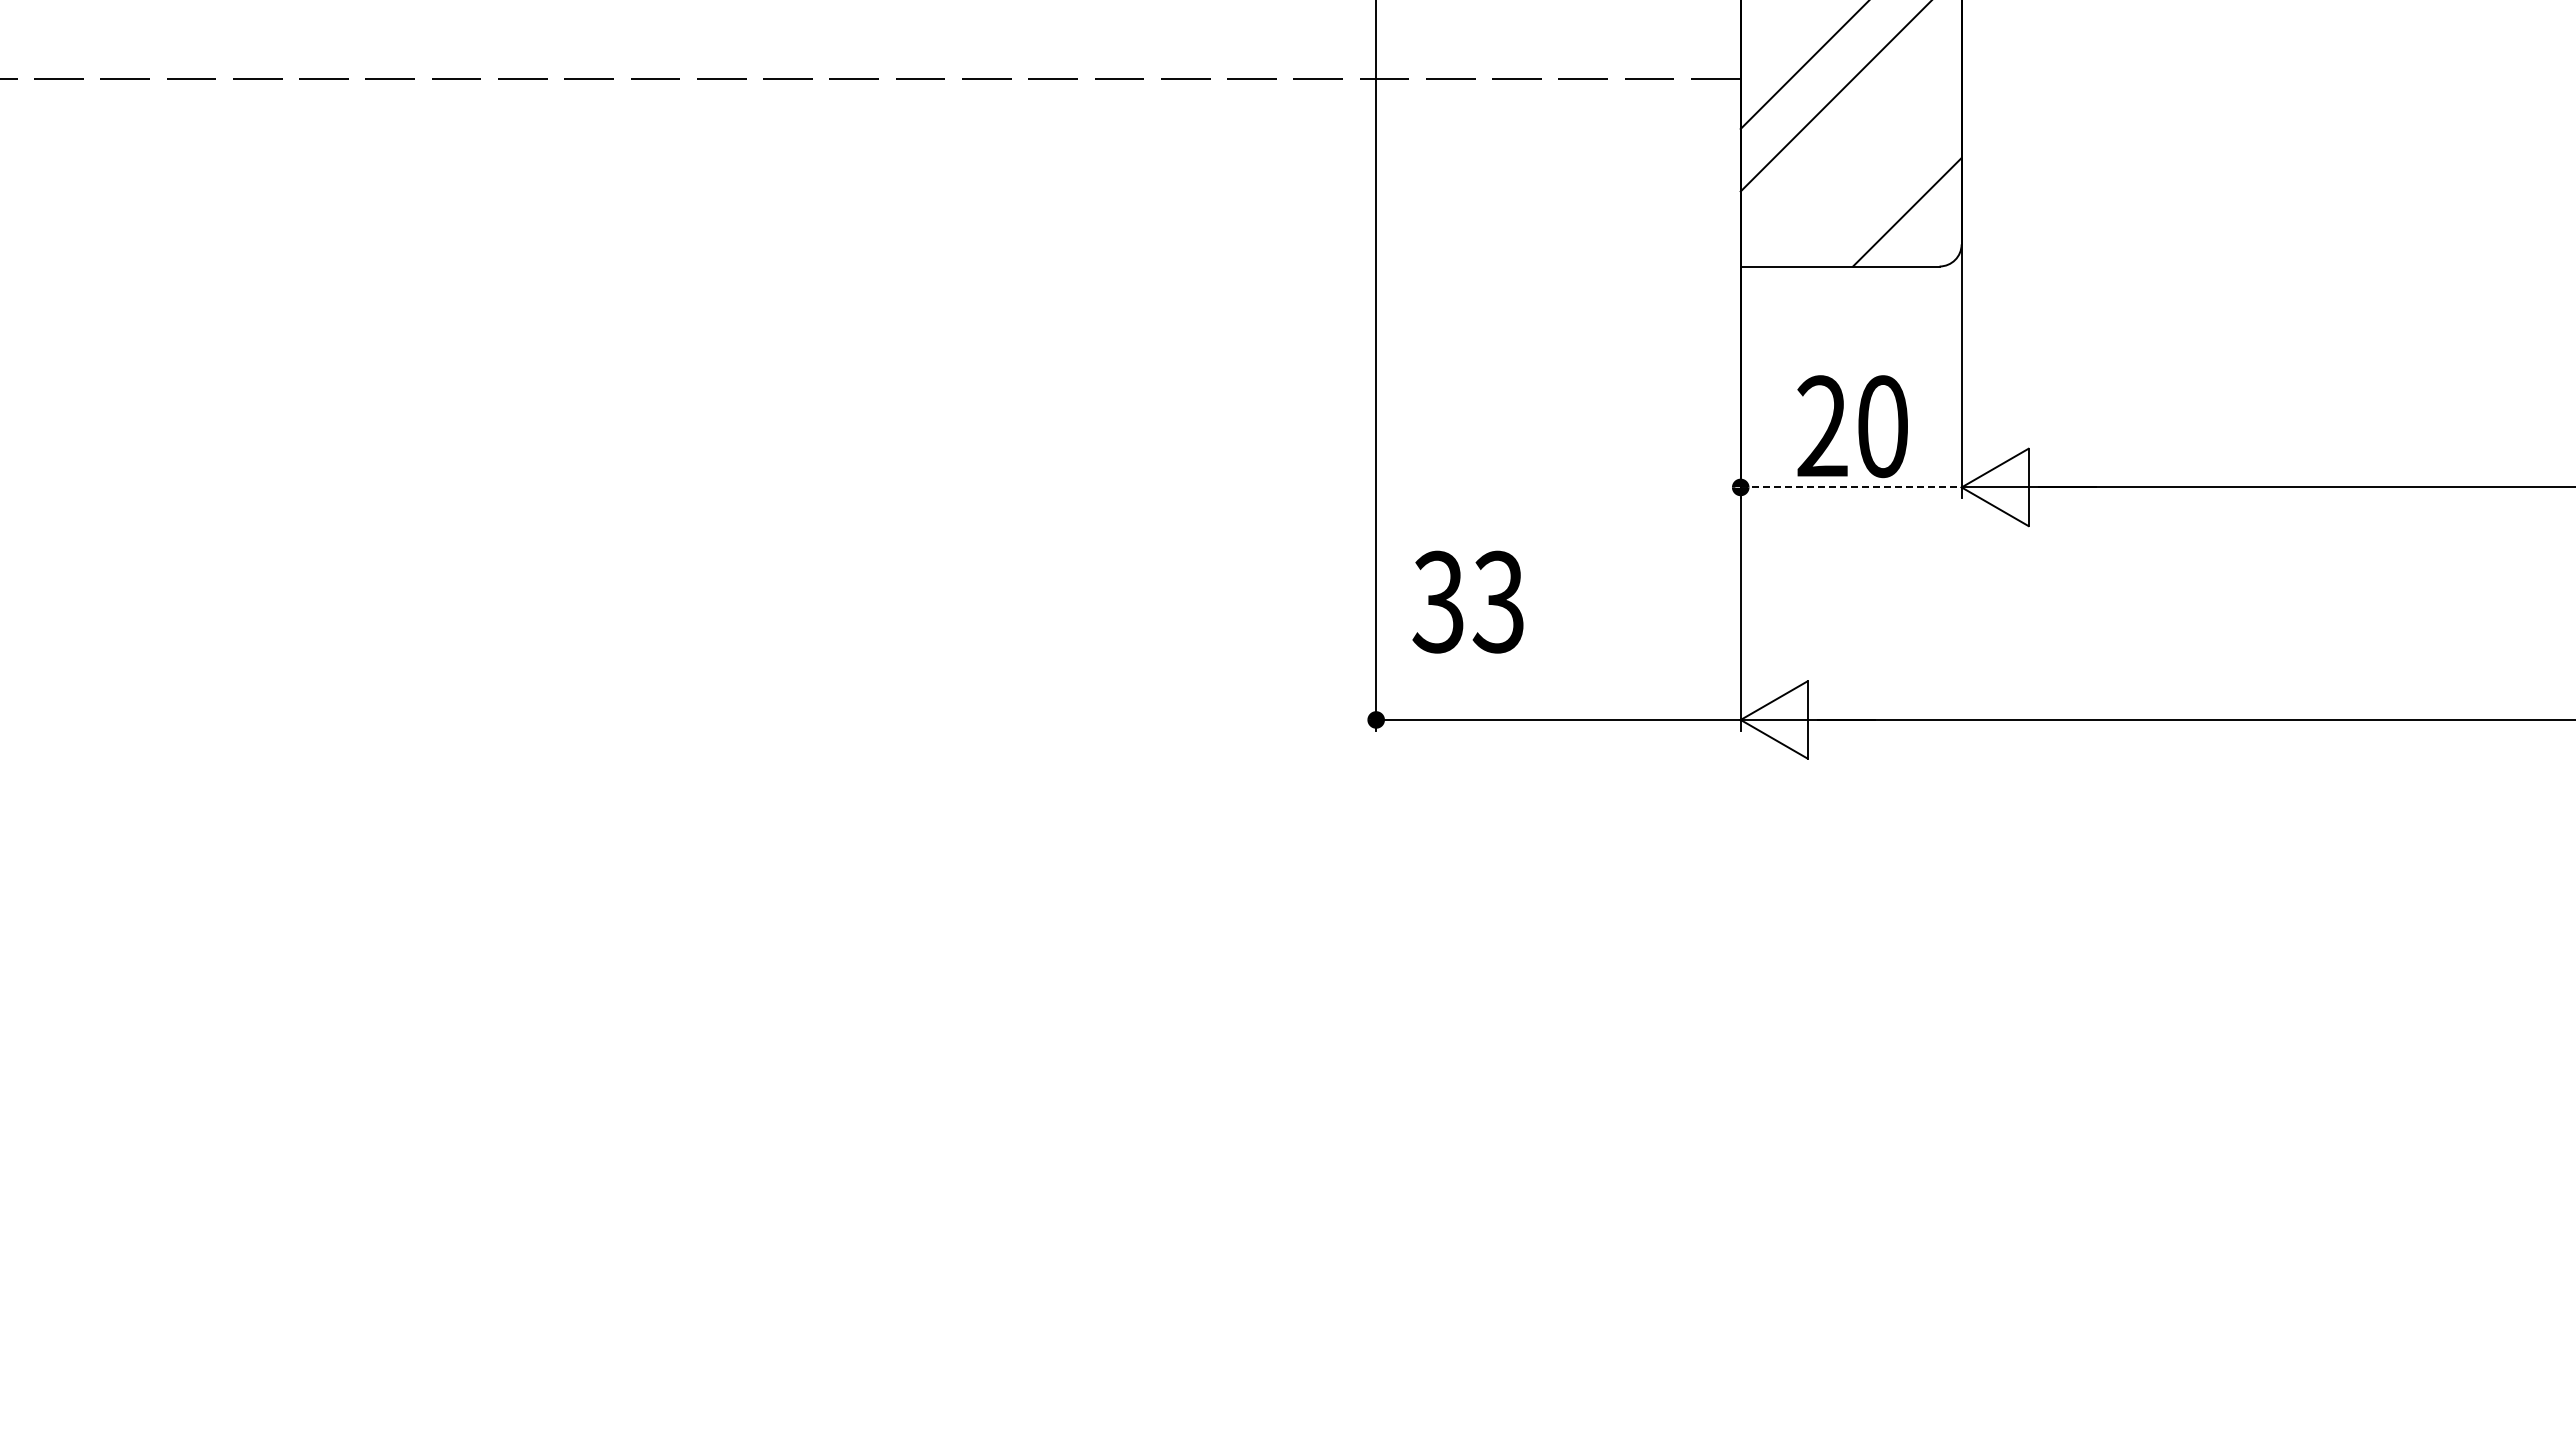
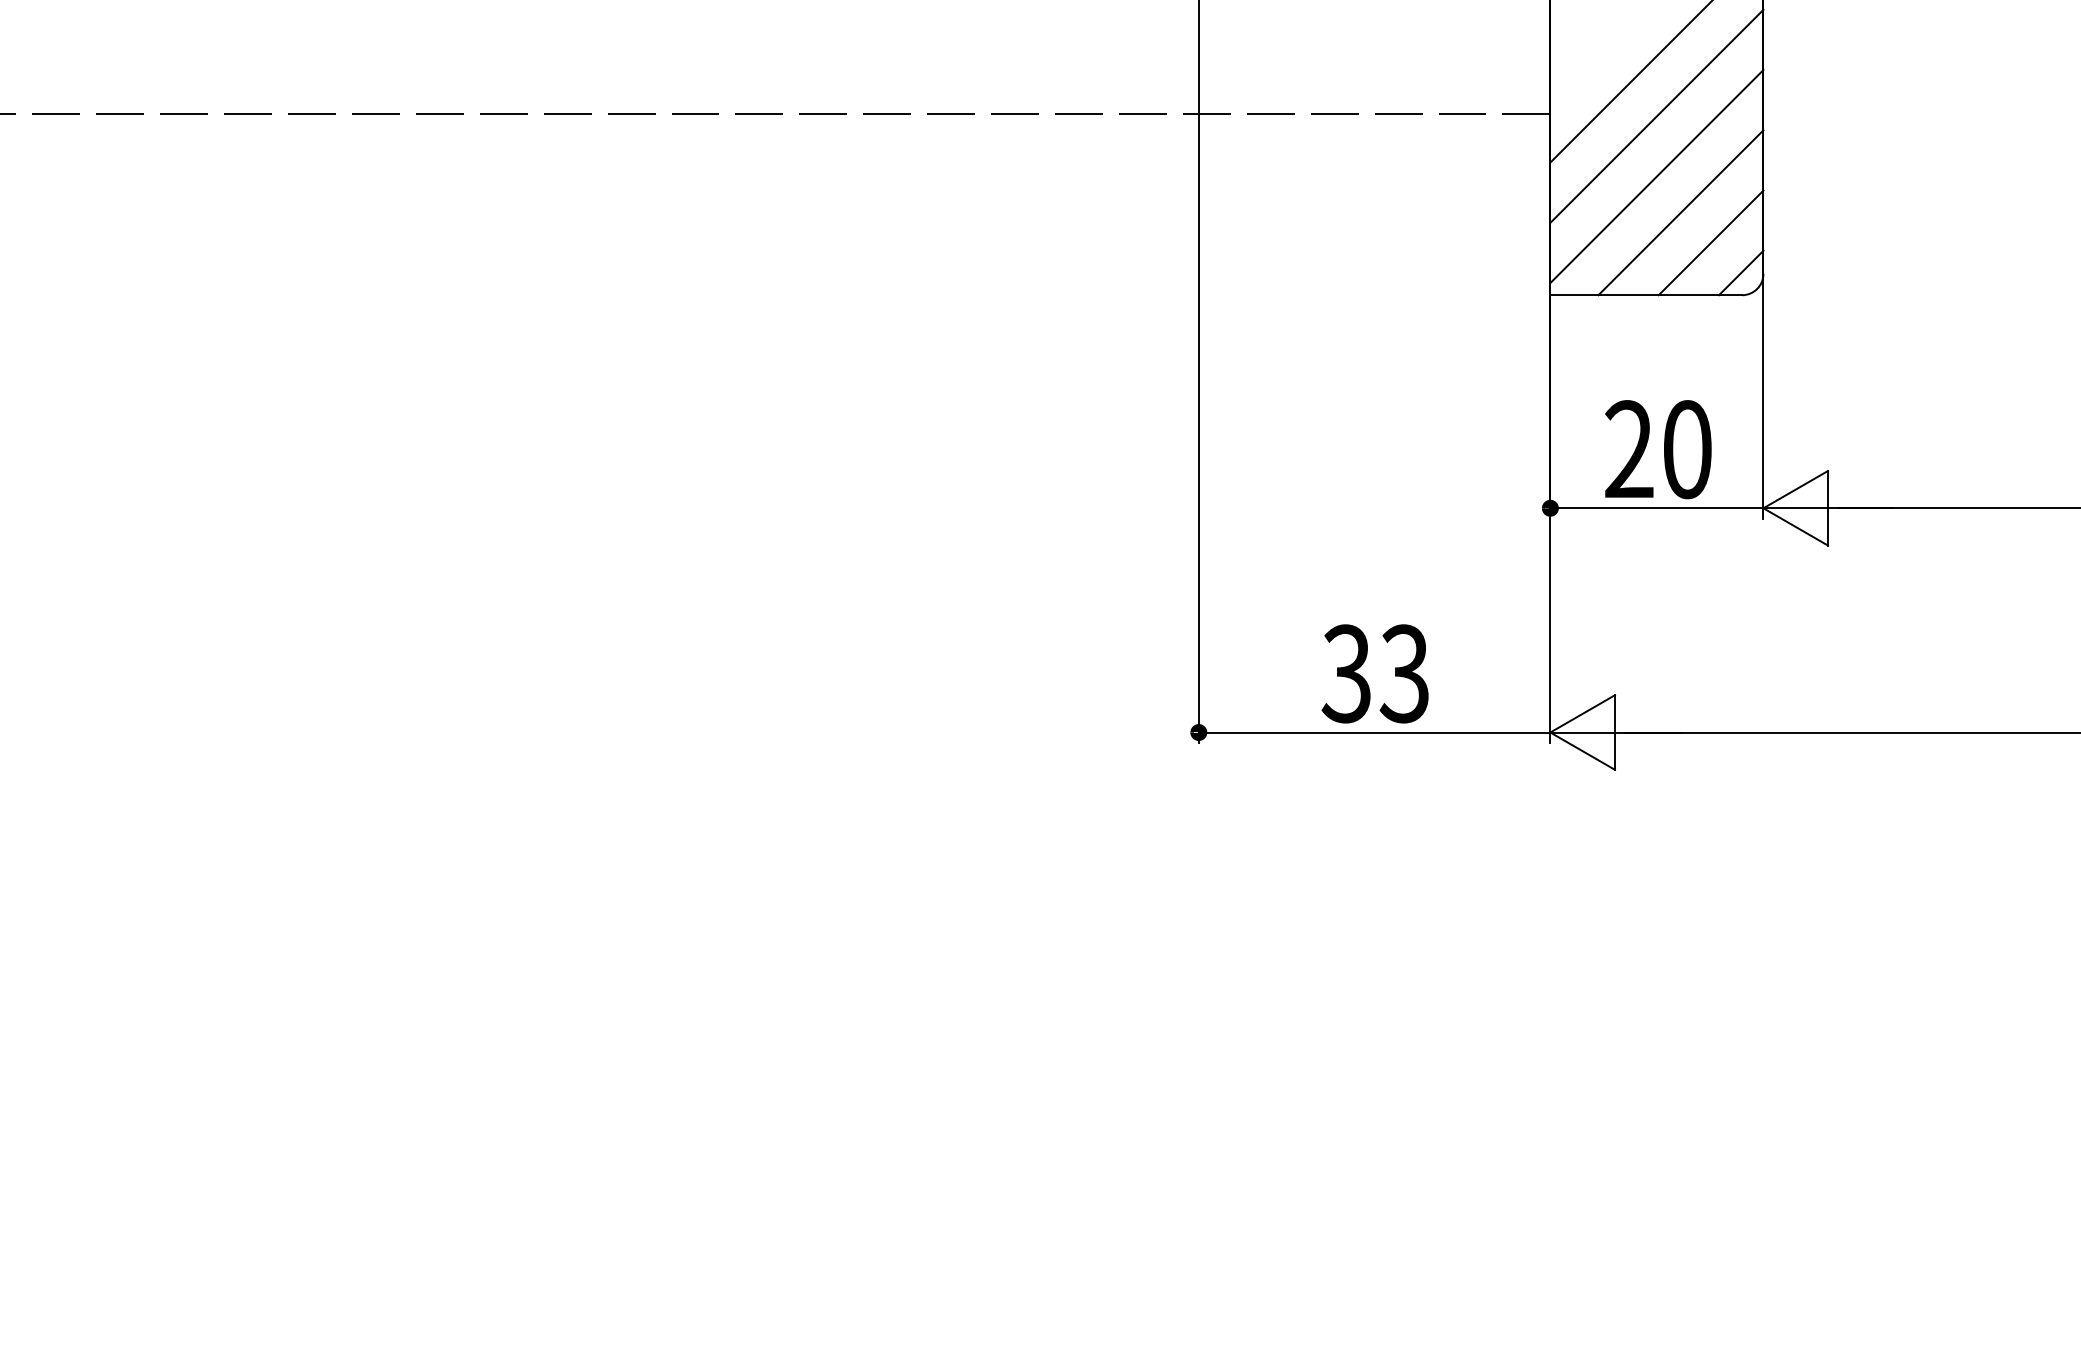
line: (1850, 143) -> (1656, 176), added
line: (1875, 180) -> (1680, 212), added
line: (1938, 243) -> (1741, 273), added
line: (1851, 487) -> (1657, 508), dashed -> solid
text: (1467, 601) -> (1374, 673), moved

